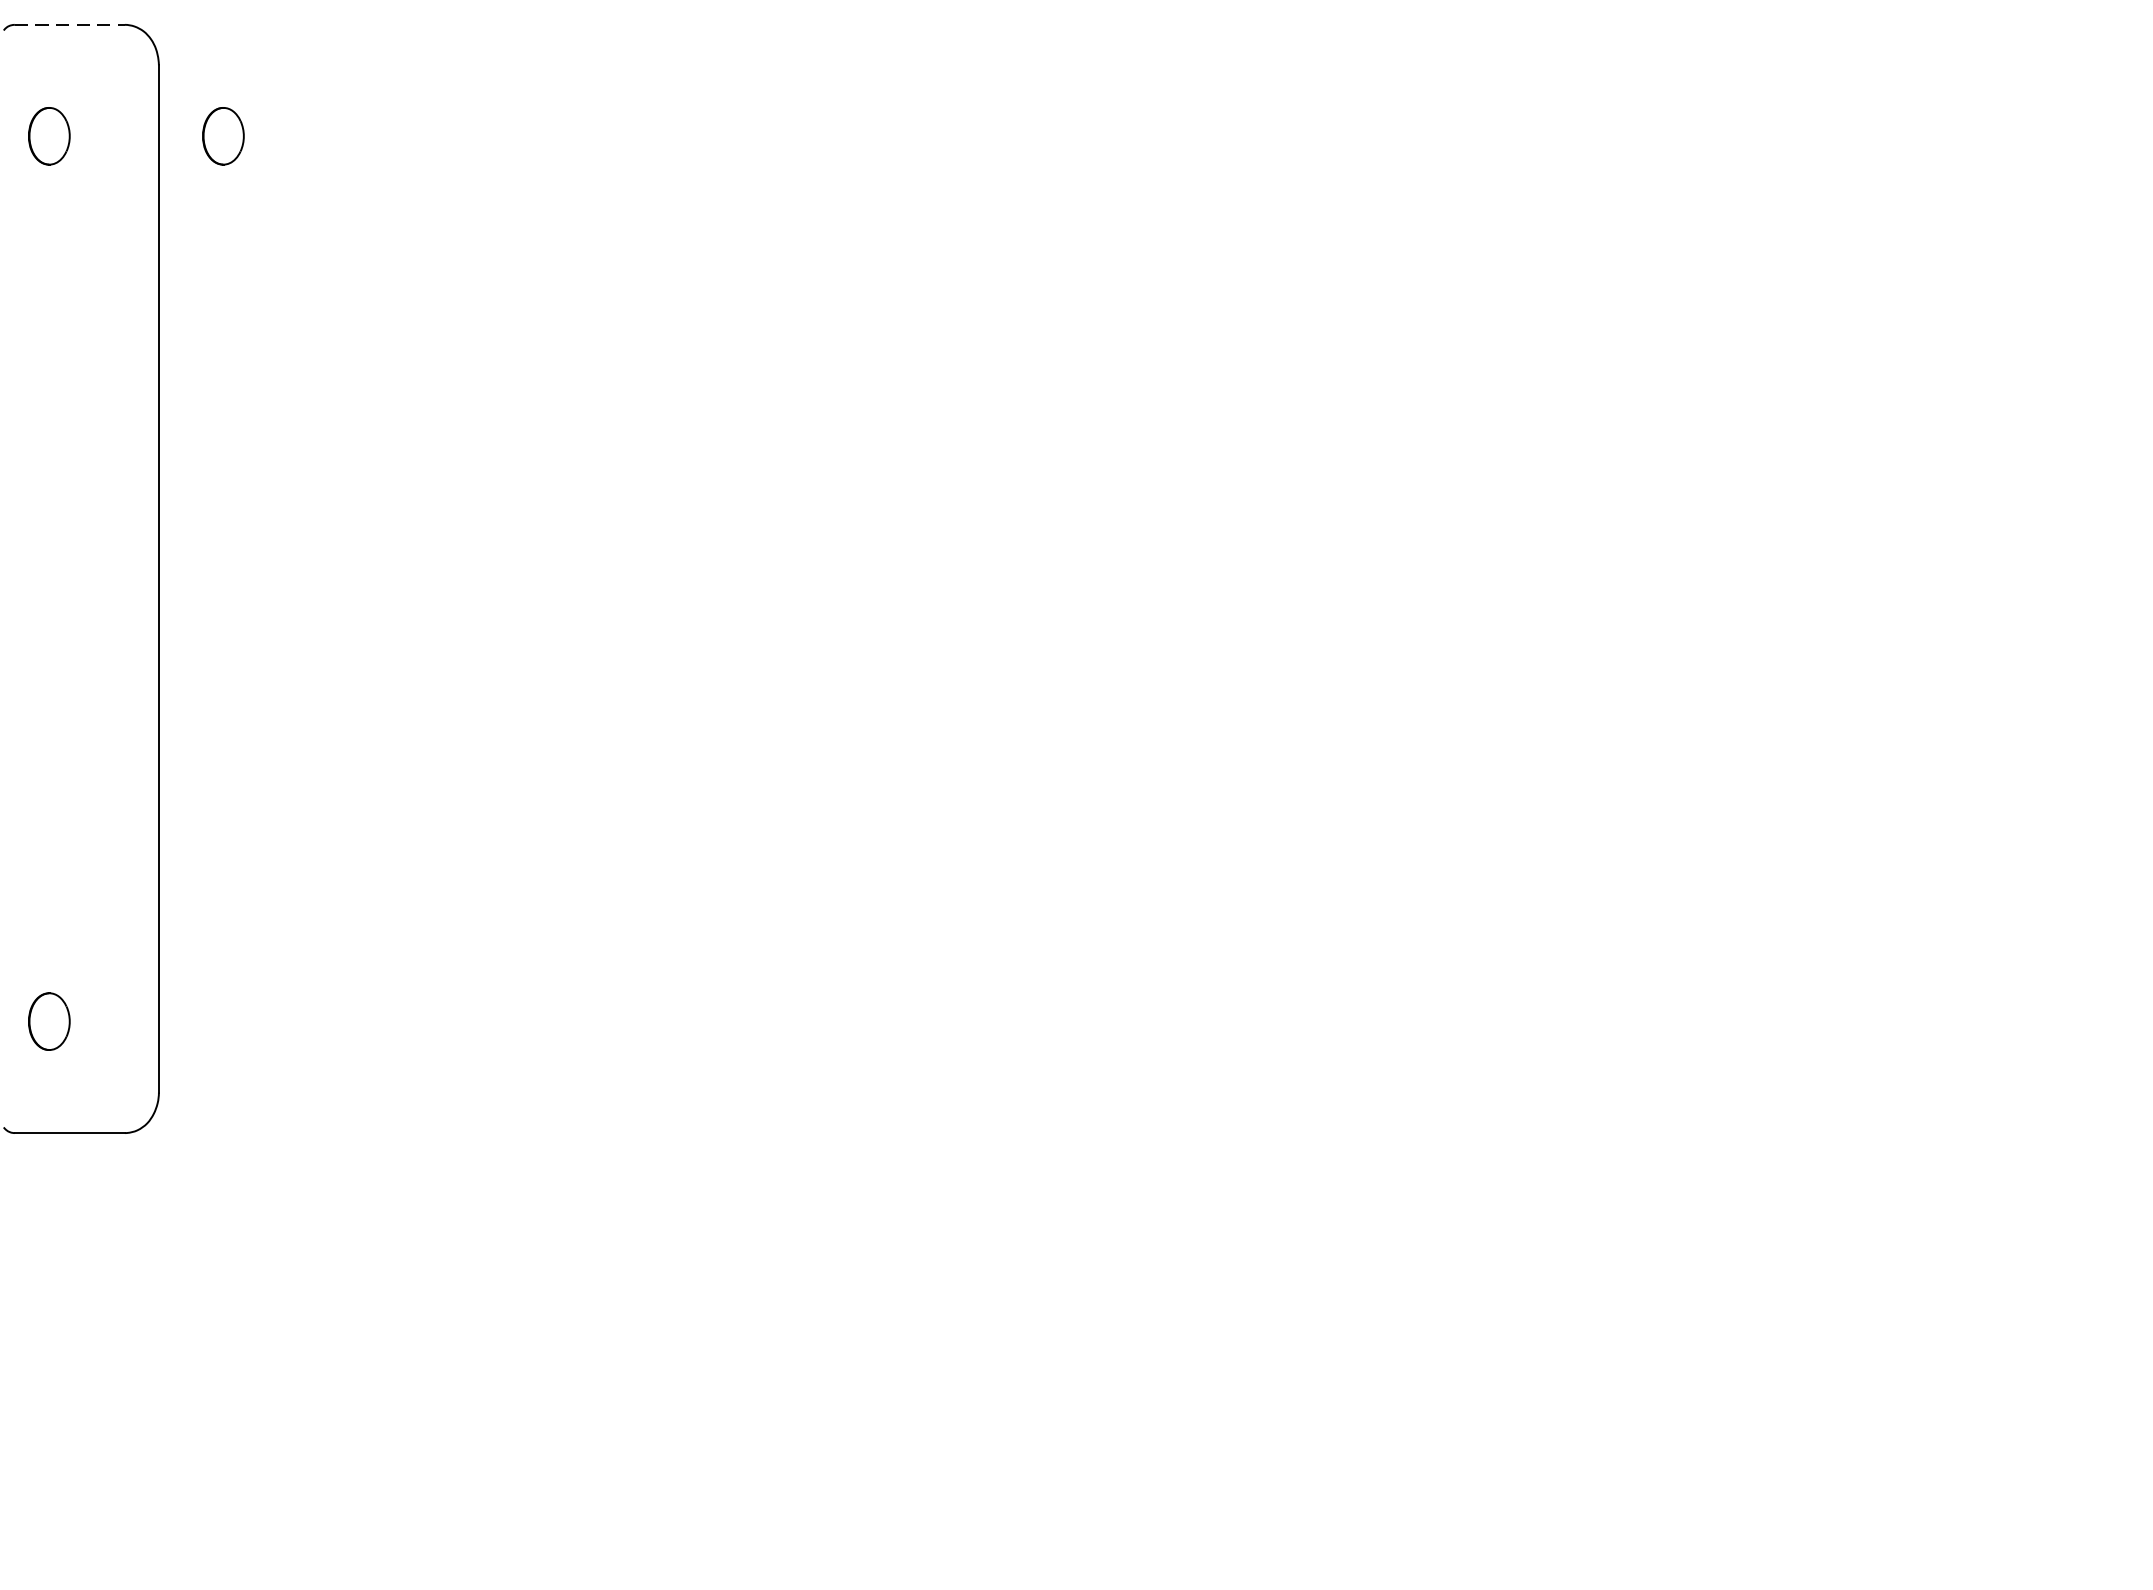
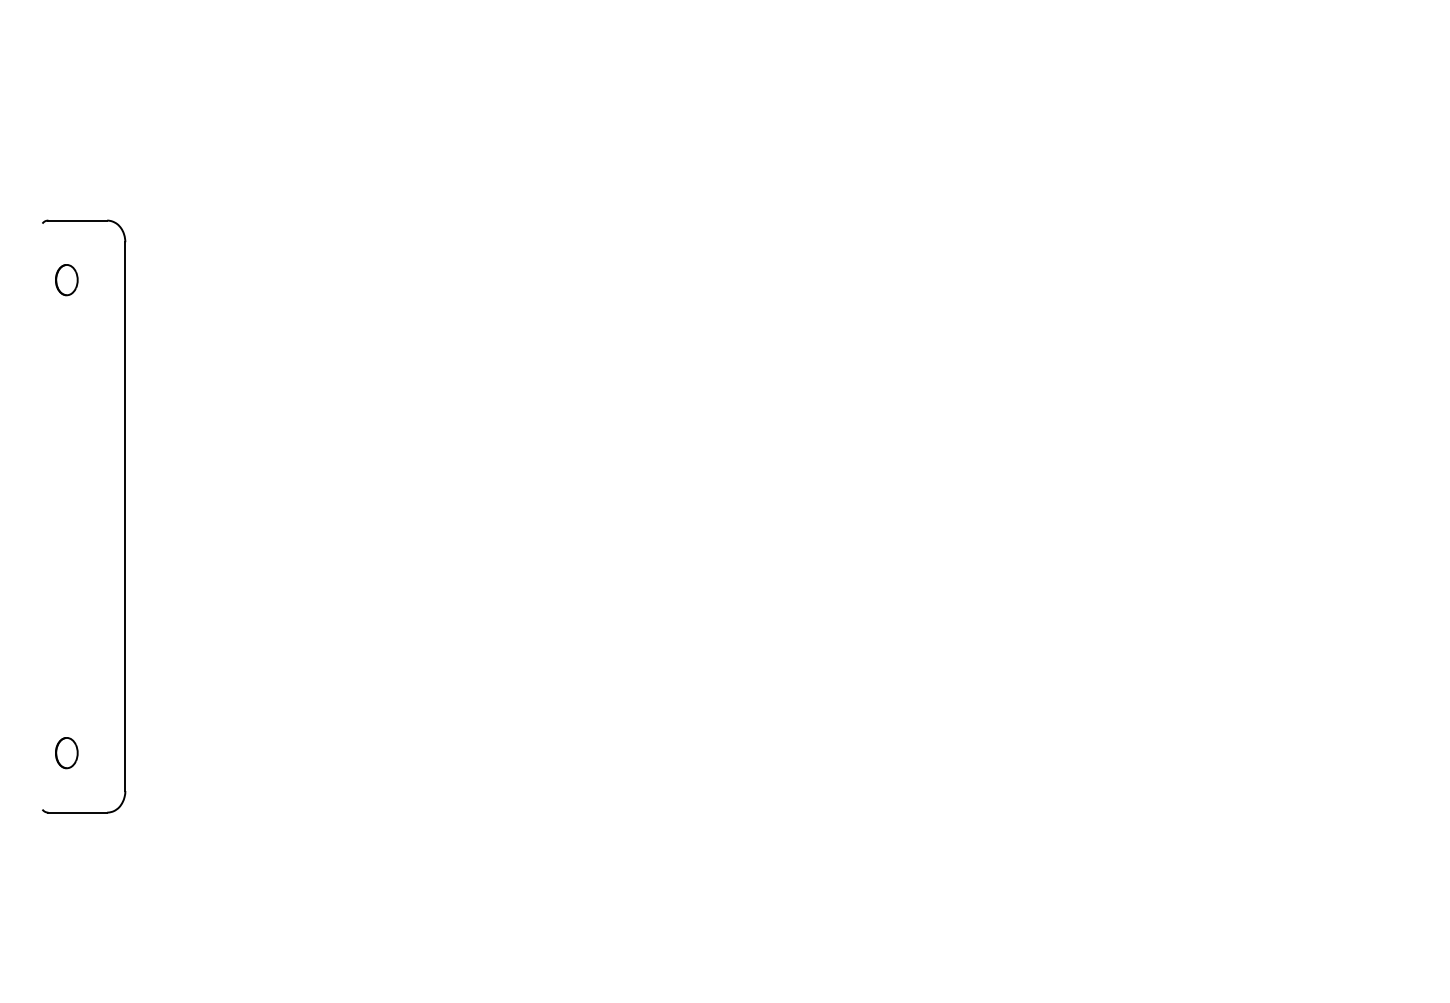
line: (71, 24) -> (78, 220), dashed -> solid
part: (222, 137) -> (159, 280), removed

